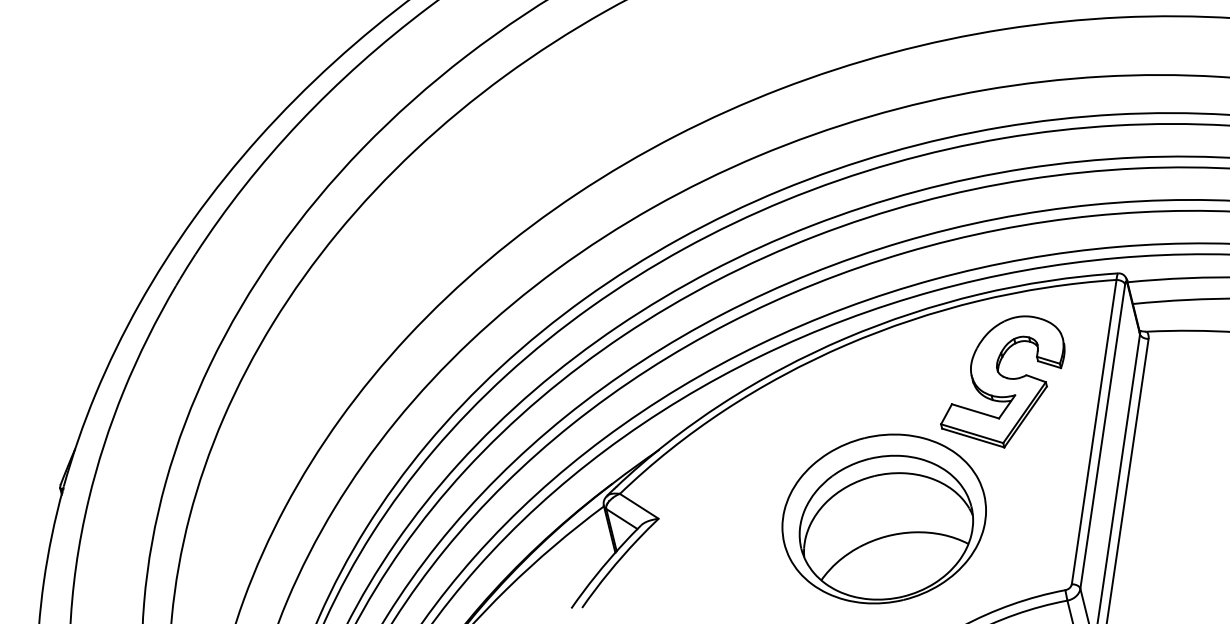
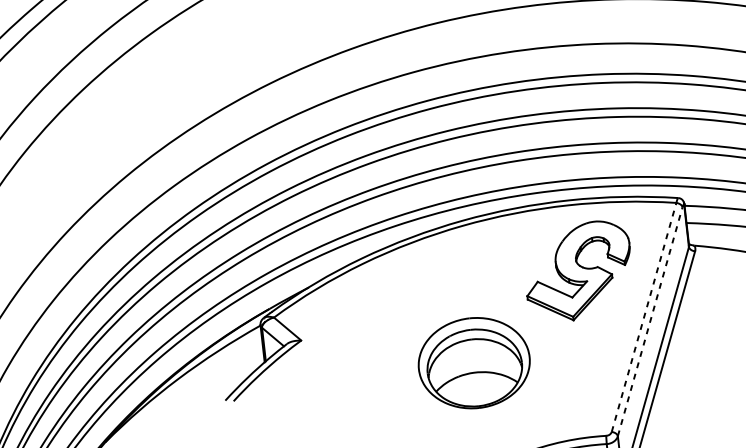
line: (1094, 432) -> (644, 317), solid -> dashed
line: (1102, 436) -> (650, 321), solid -> dashed
part: (883, 518) -> (473, 362), size x0.7

